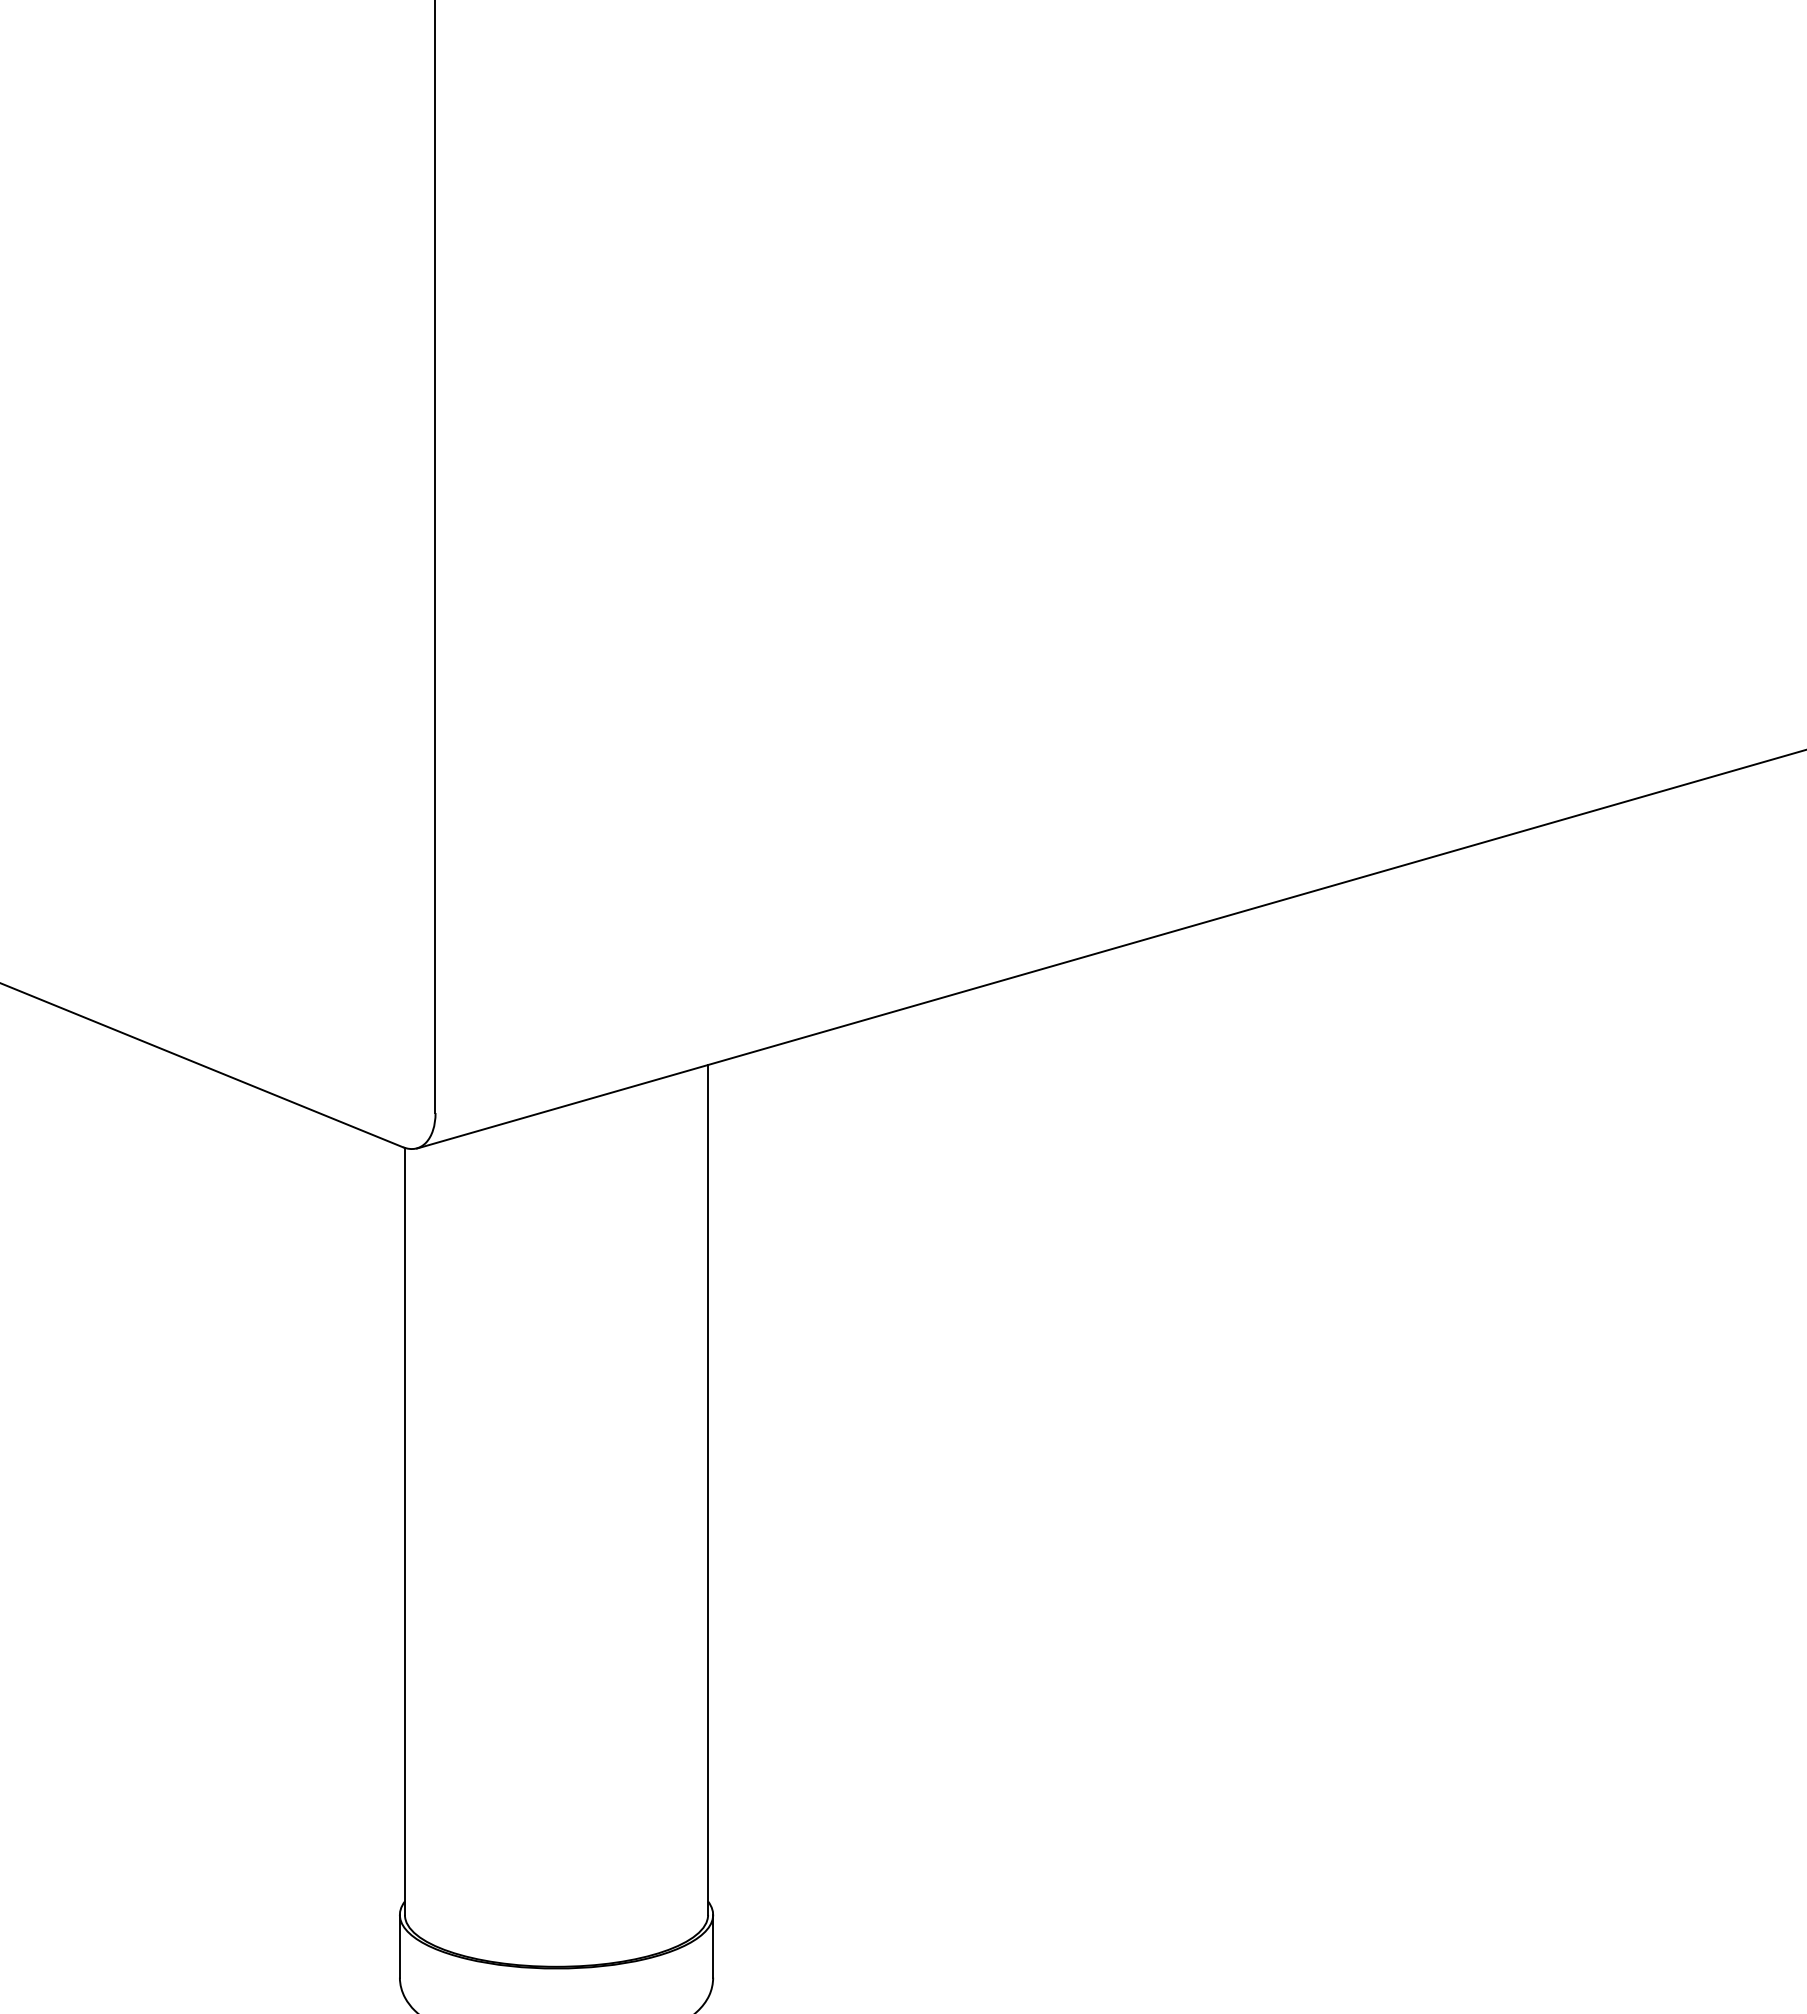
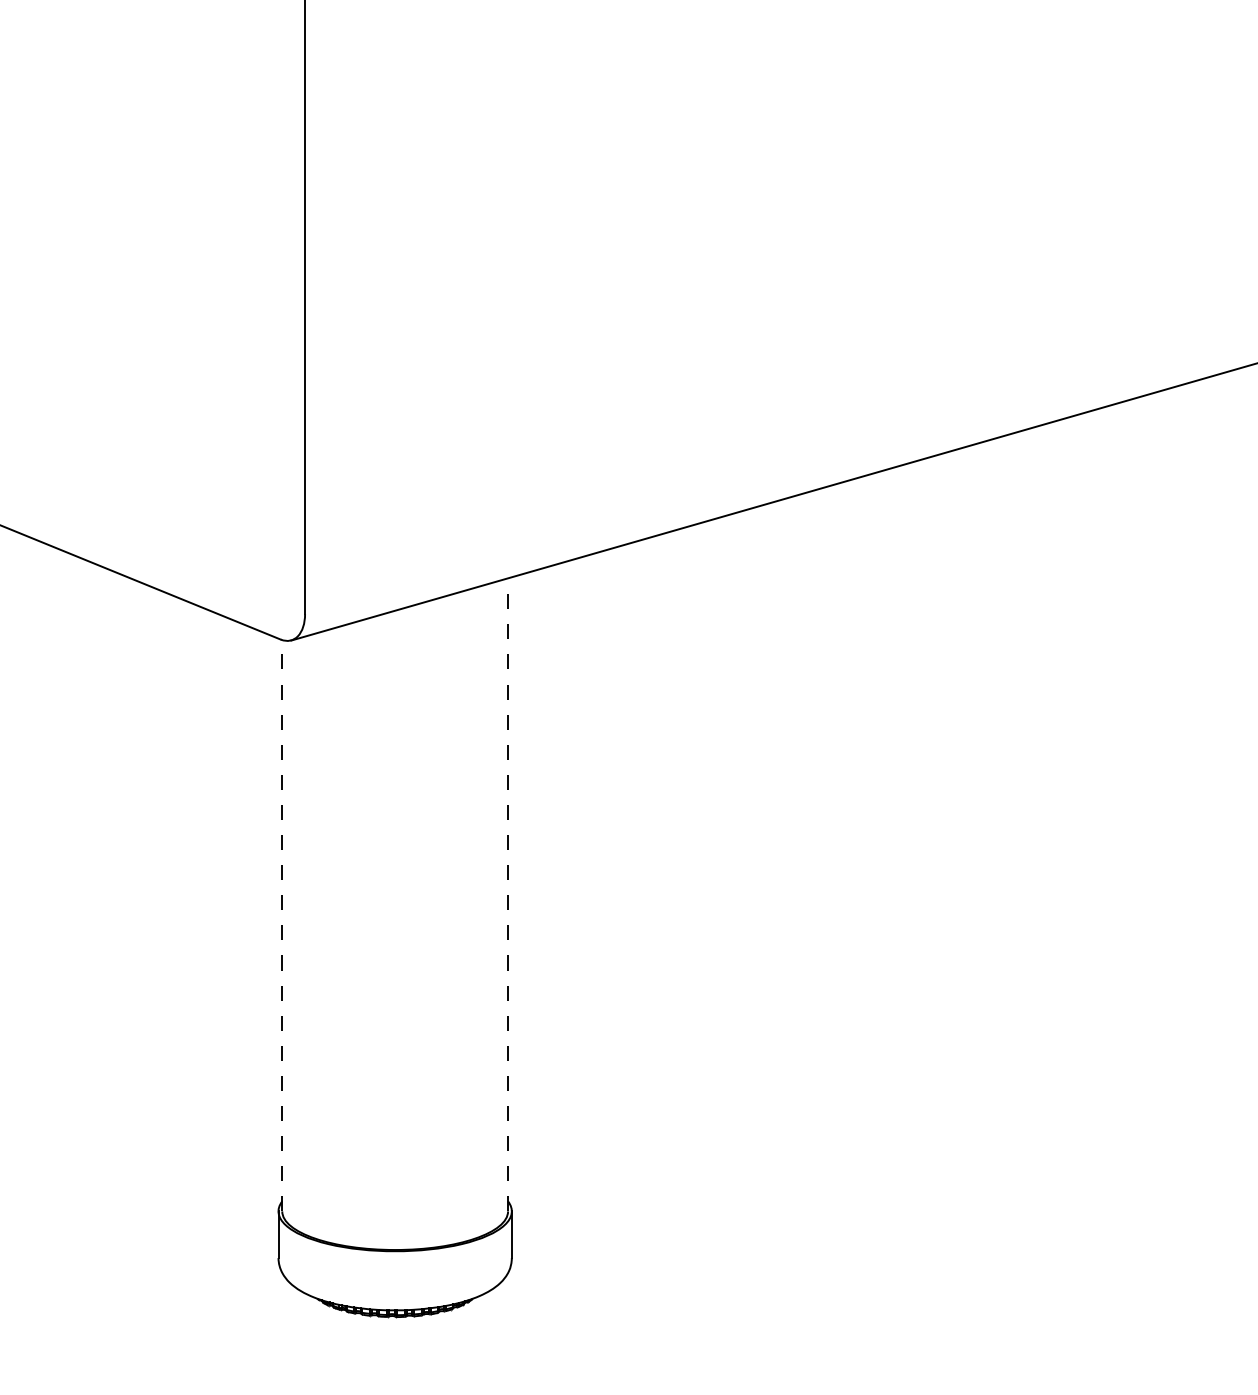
line: (708, 1489) -> (508, 894), solid -> dashed
line: (404, 1531) -> (281, 925), solid -> dashed

